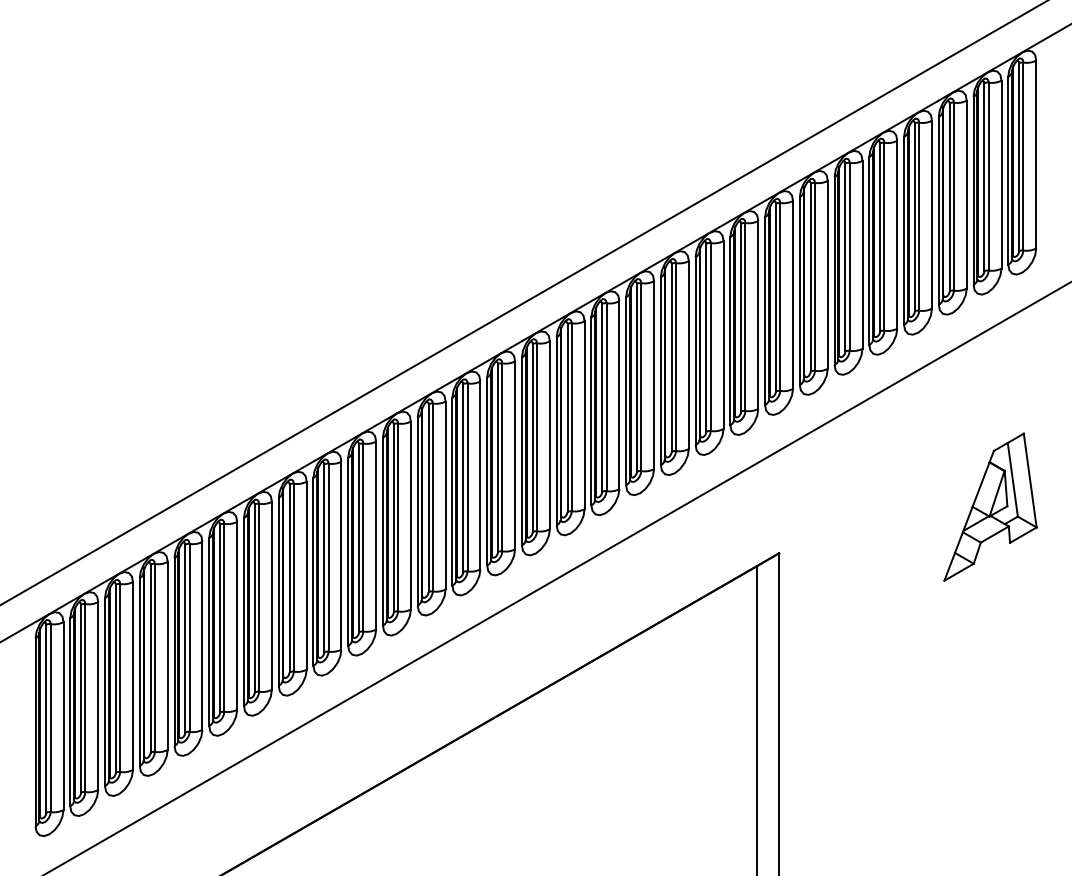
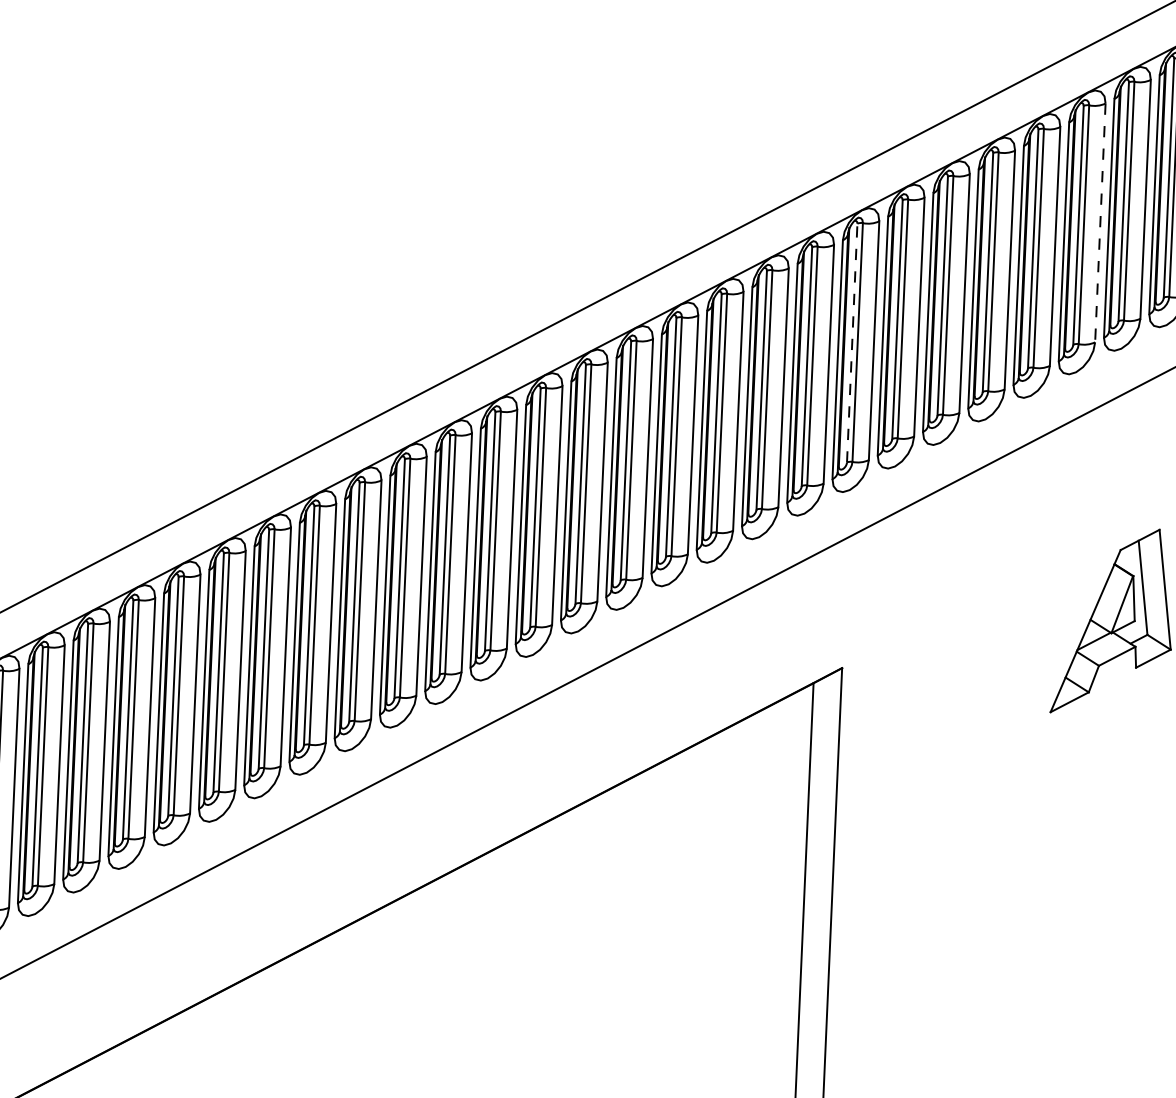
line: (966, 194) -> (1100, 222), solid -> dashed
line: (775, 297) -> (851, 342), solid -> dashed

